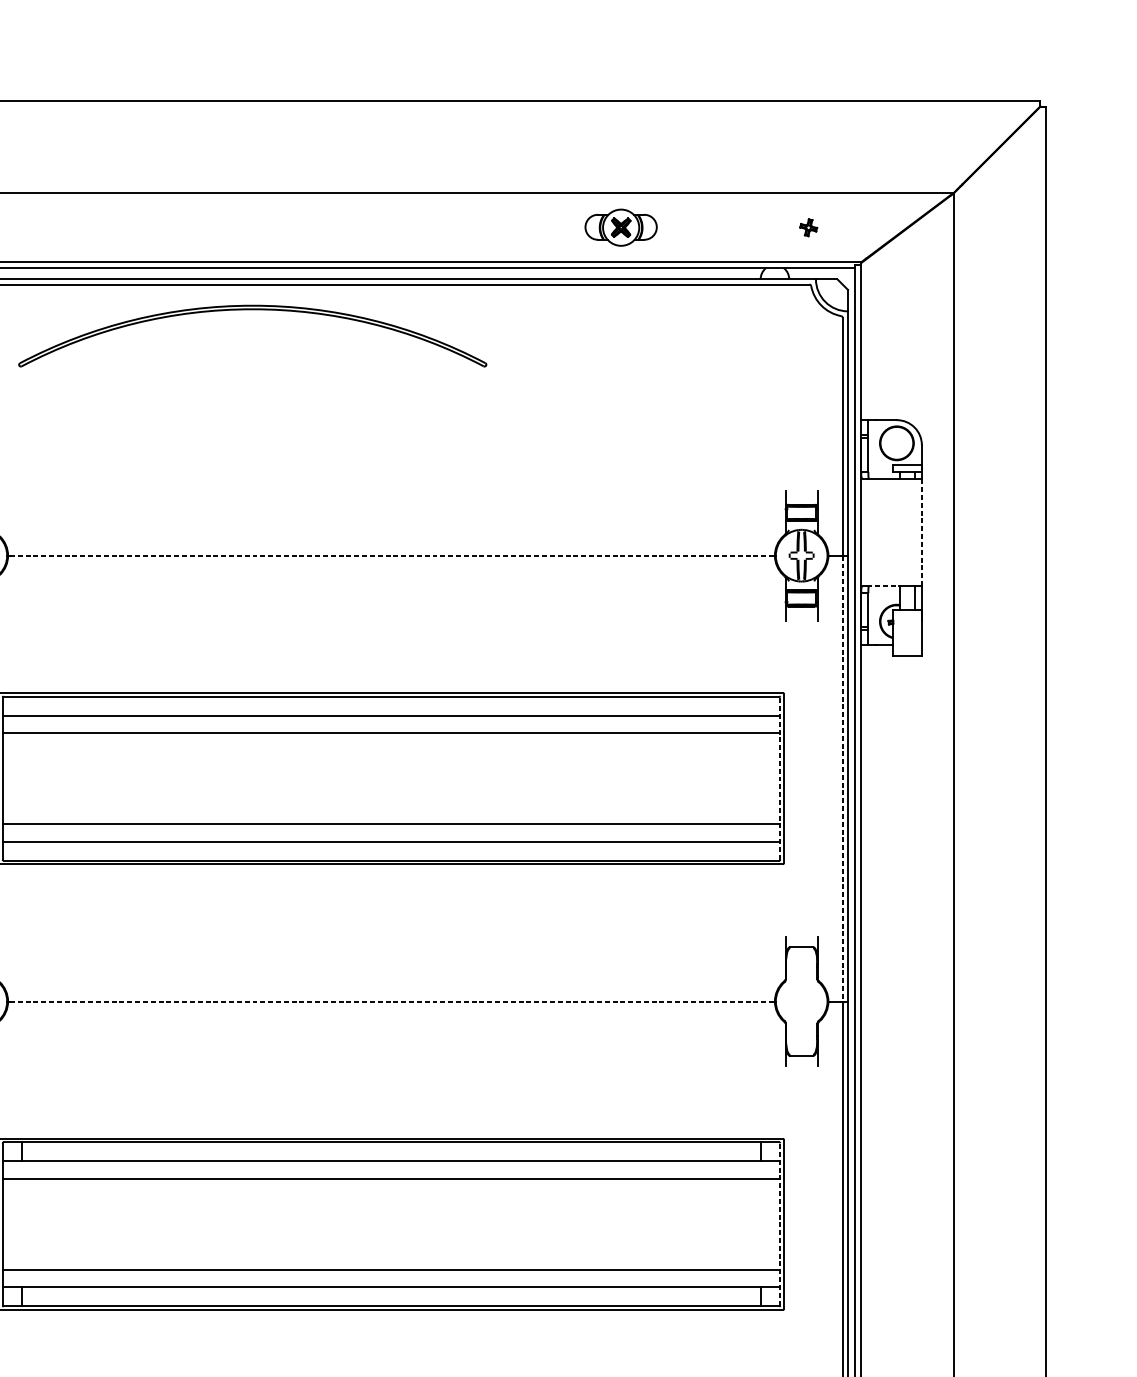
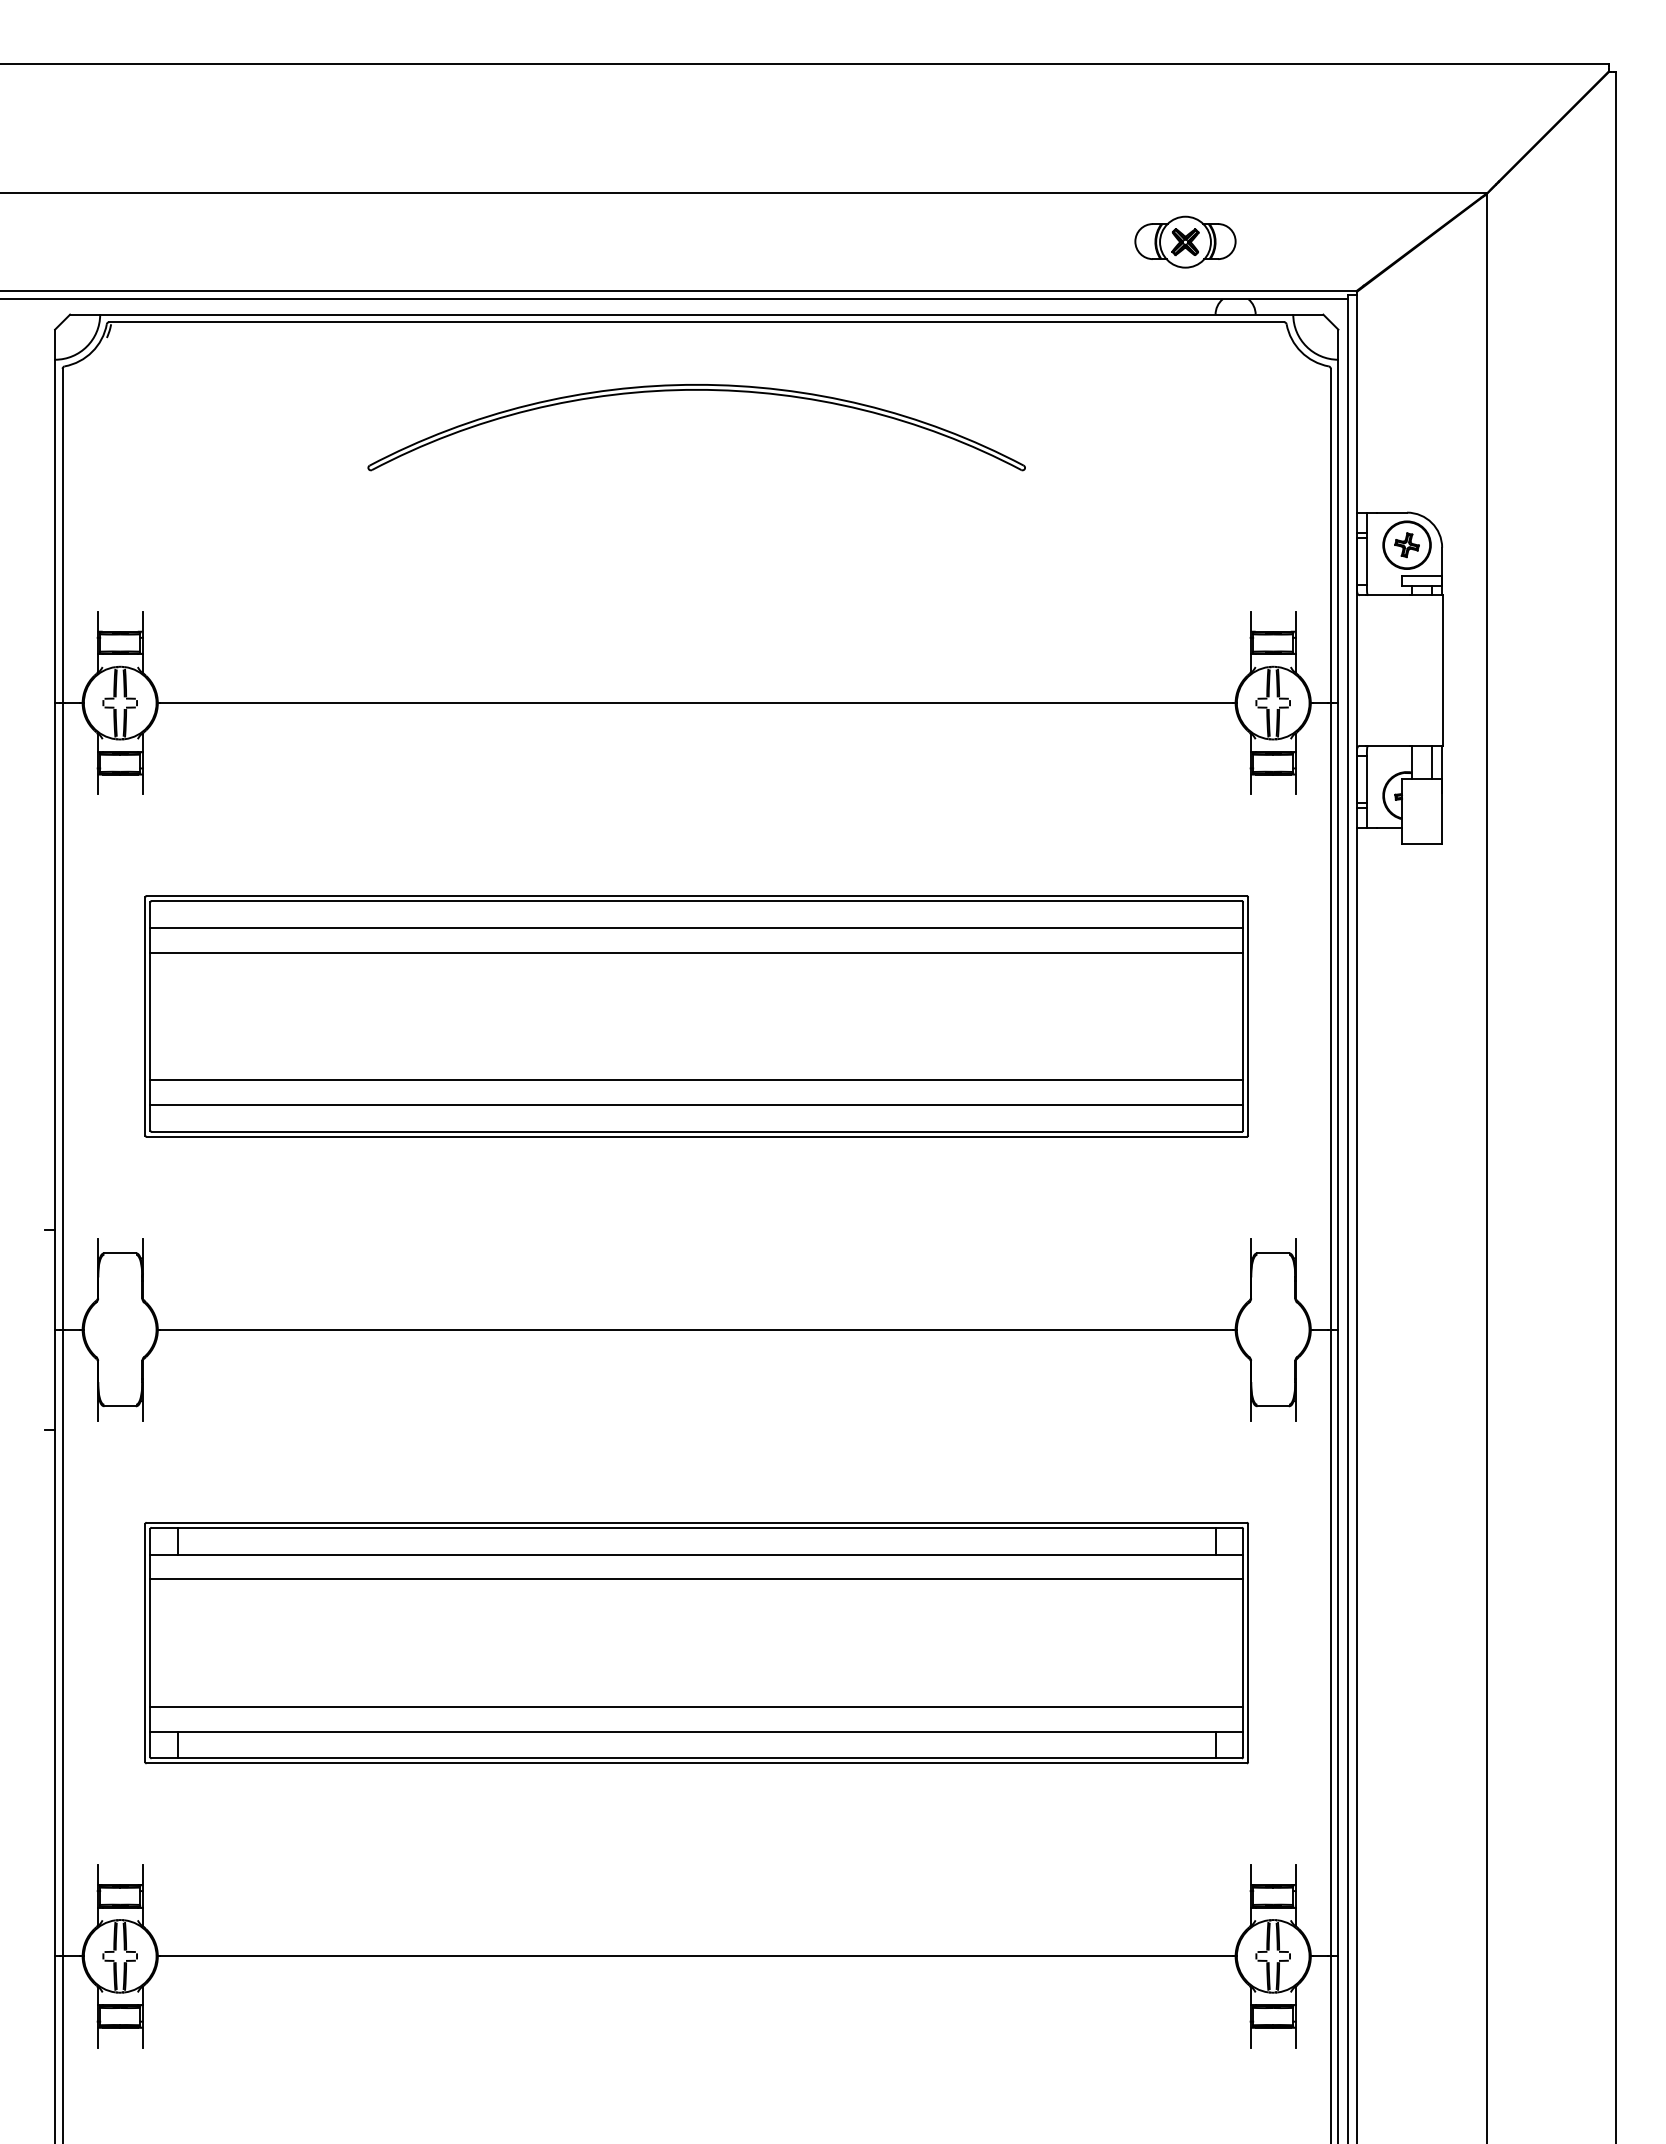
part: (621, 227) -> (1185, 241), moved
part: (808, 227) -> (1406, 545), moved
part: (252, 309) -> (696, 390), moved
line: (922, 532) -> (1442, 670), dashed -> solid
line: (392, 555) -> (697, 703), dashed -> solid
line: (883, 585) -> (1388, 745), dashed -> solid
line: (780, 777) -> (1243, 1015), dashed -> solid
line: (842, 778) -> (1330, 1016), dashed -> solid
line: (392, 1001) -> (697, 1329), dashed -> solid
line: (780, 1224) -> (1243, 1642), dashed -> solid

